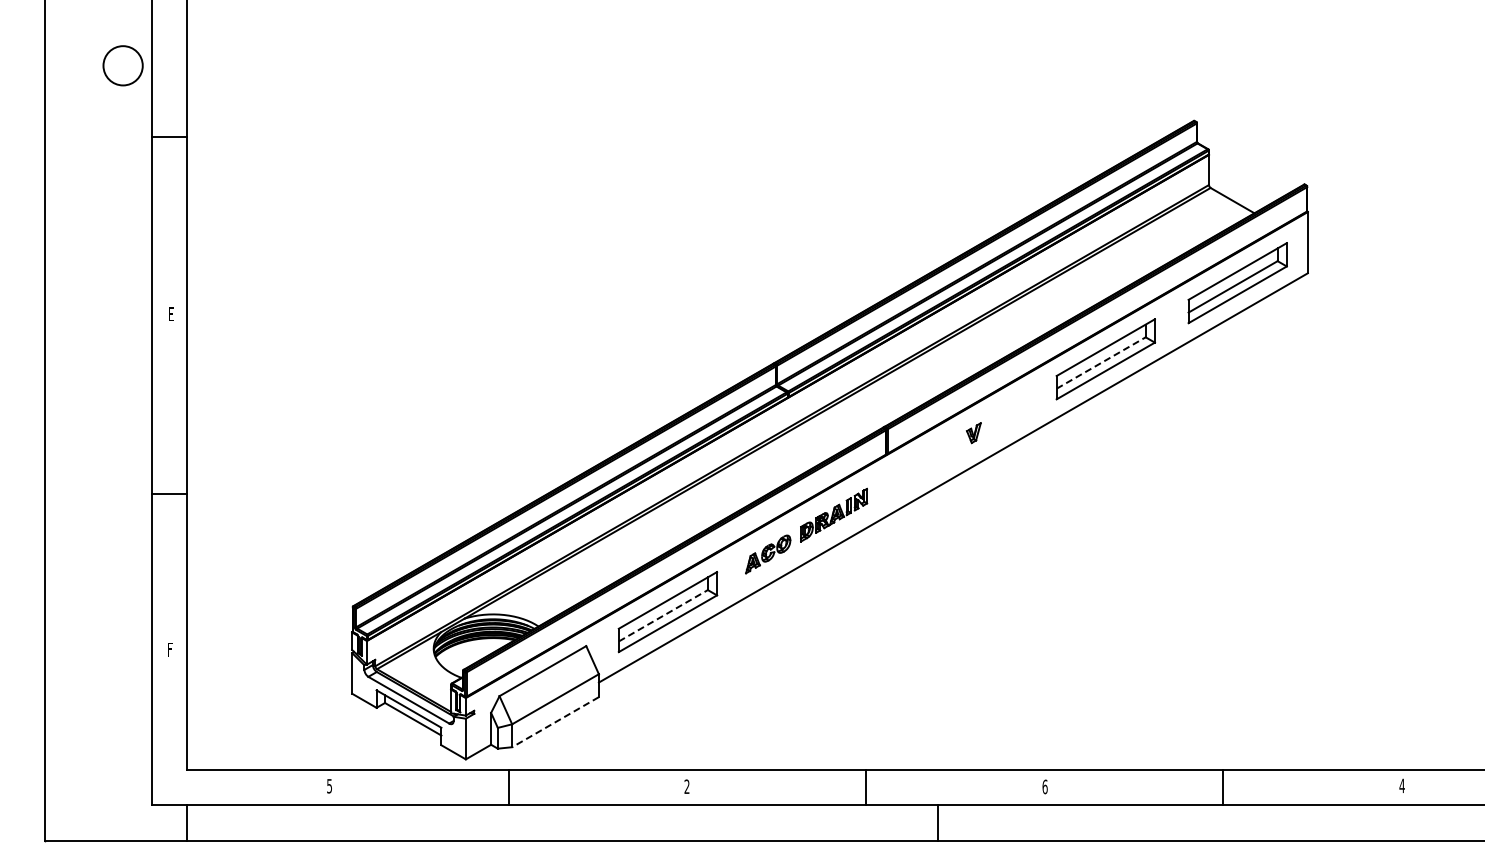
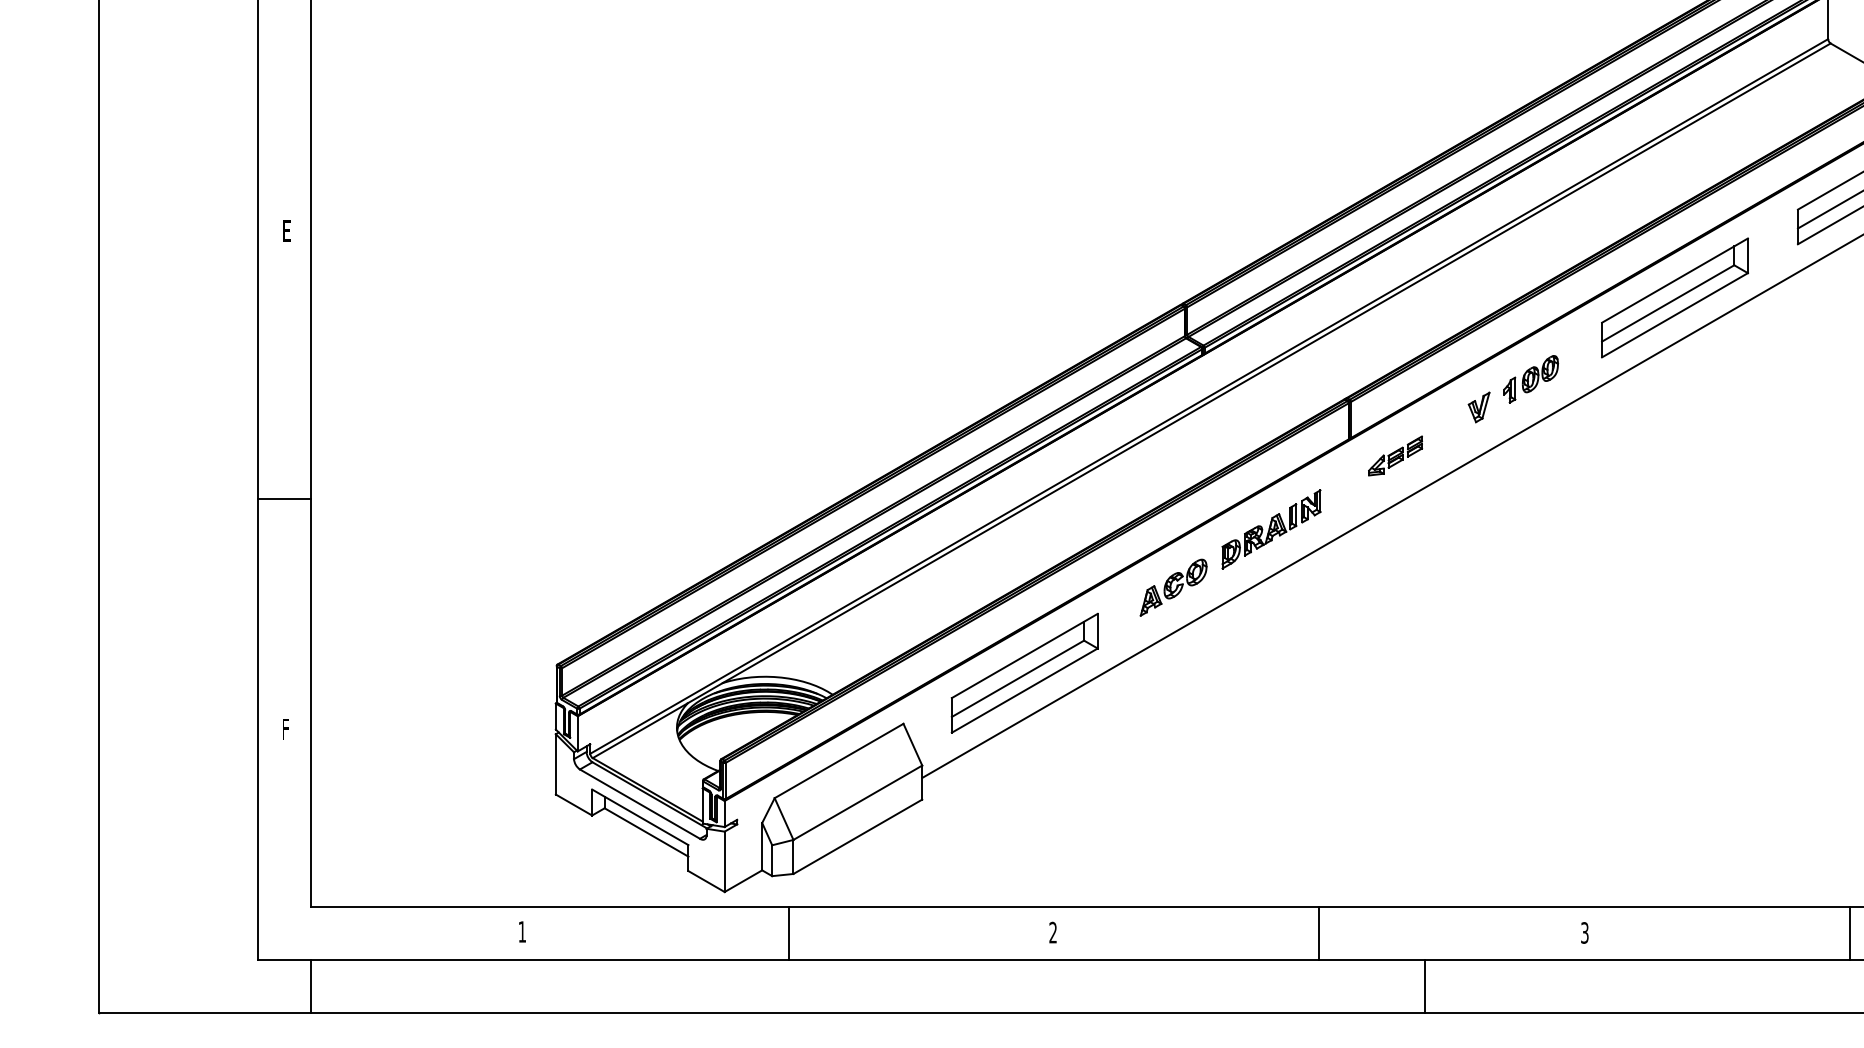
line: (1101, 362) -> (1668, 302), dashed -> solid
part: (1009, 413) -> (1531, 378), added
part: (917, 465) -> (1395, 455), added
line: (663, 615) -> (1018, 678), dashed -> solid
line: (555, 722) -> (857, 837), dashed -> solid
text: (329, 786) -> (522, 932), 5 -> 1
text: (1044, 786) -> (1583, 932), 6 -> 3

